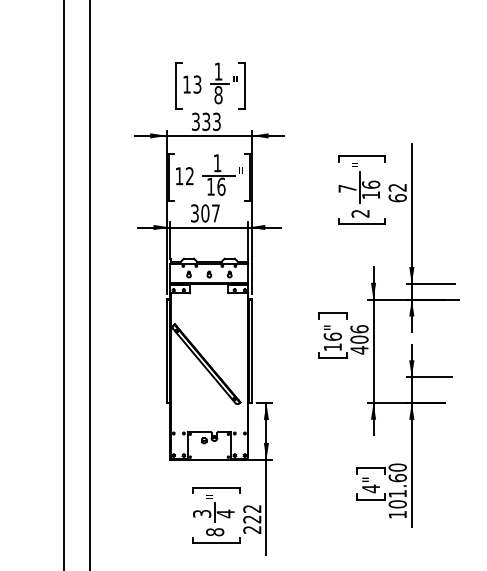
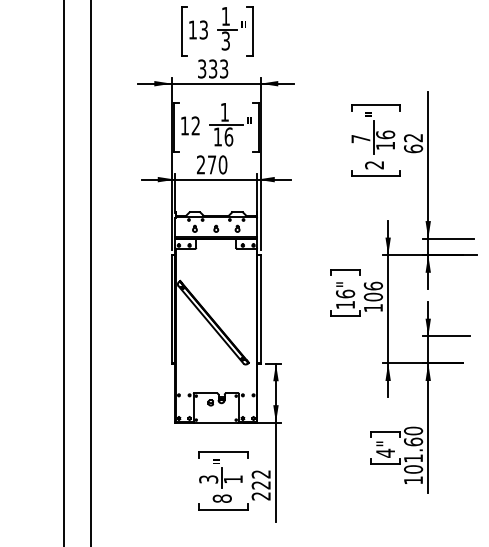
text: (218, 95) -> (225, 41), 8 -> 3
text: (205, 213) -> (212, 164), 307 -> 270
text: (359, 349) -> (373, 307), 406 -> 106
text: (225, 513) -> (233, 479), 4 -> 1

